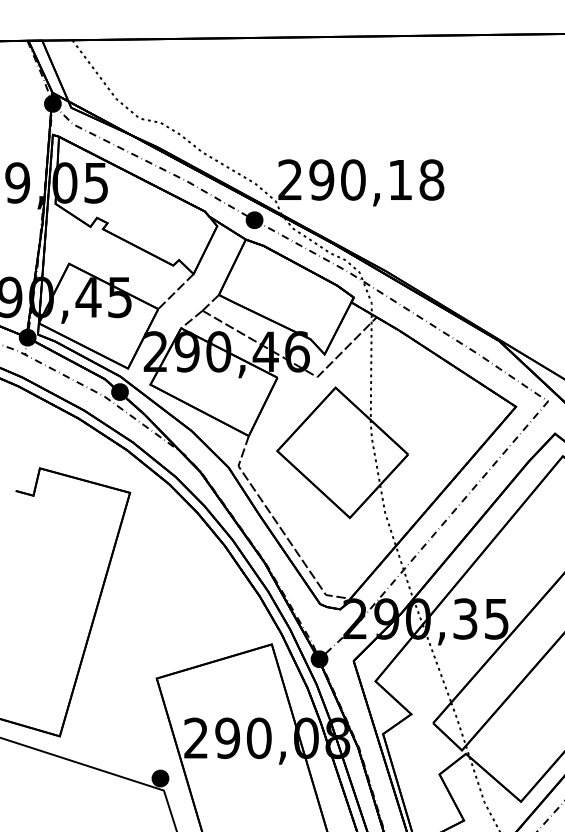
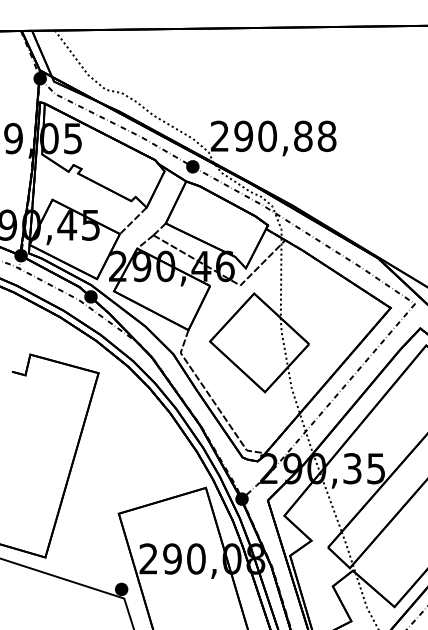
text: (400, 180) -> (303, 136), 290,18 -> 290,88

